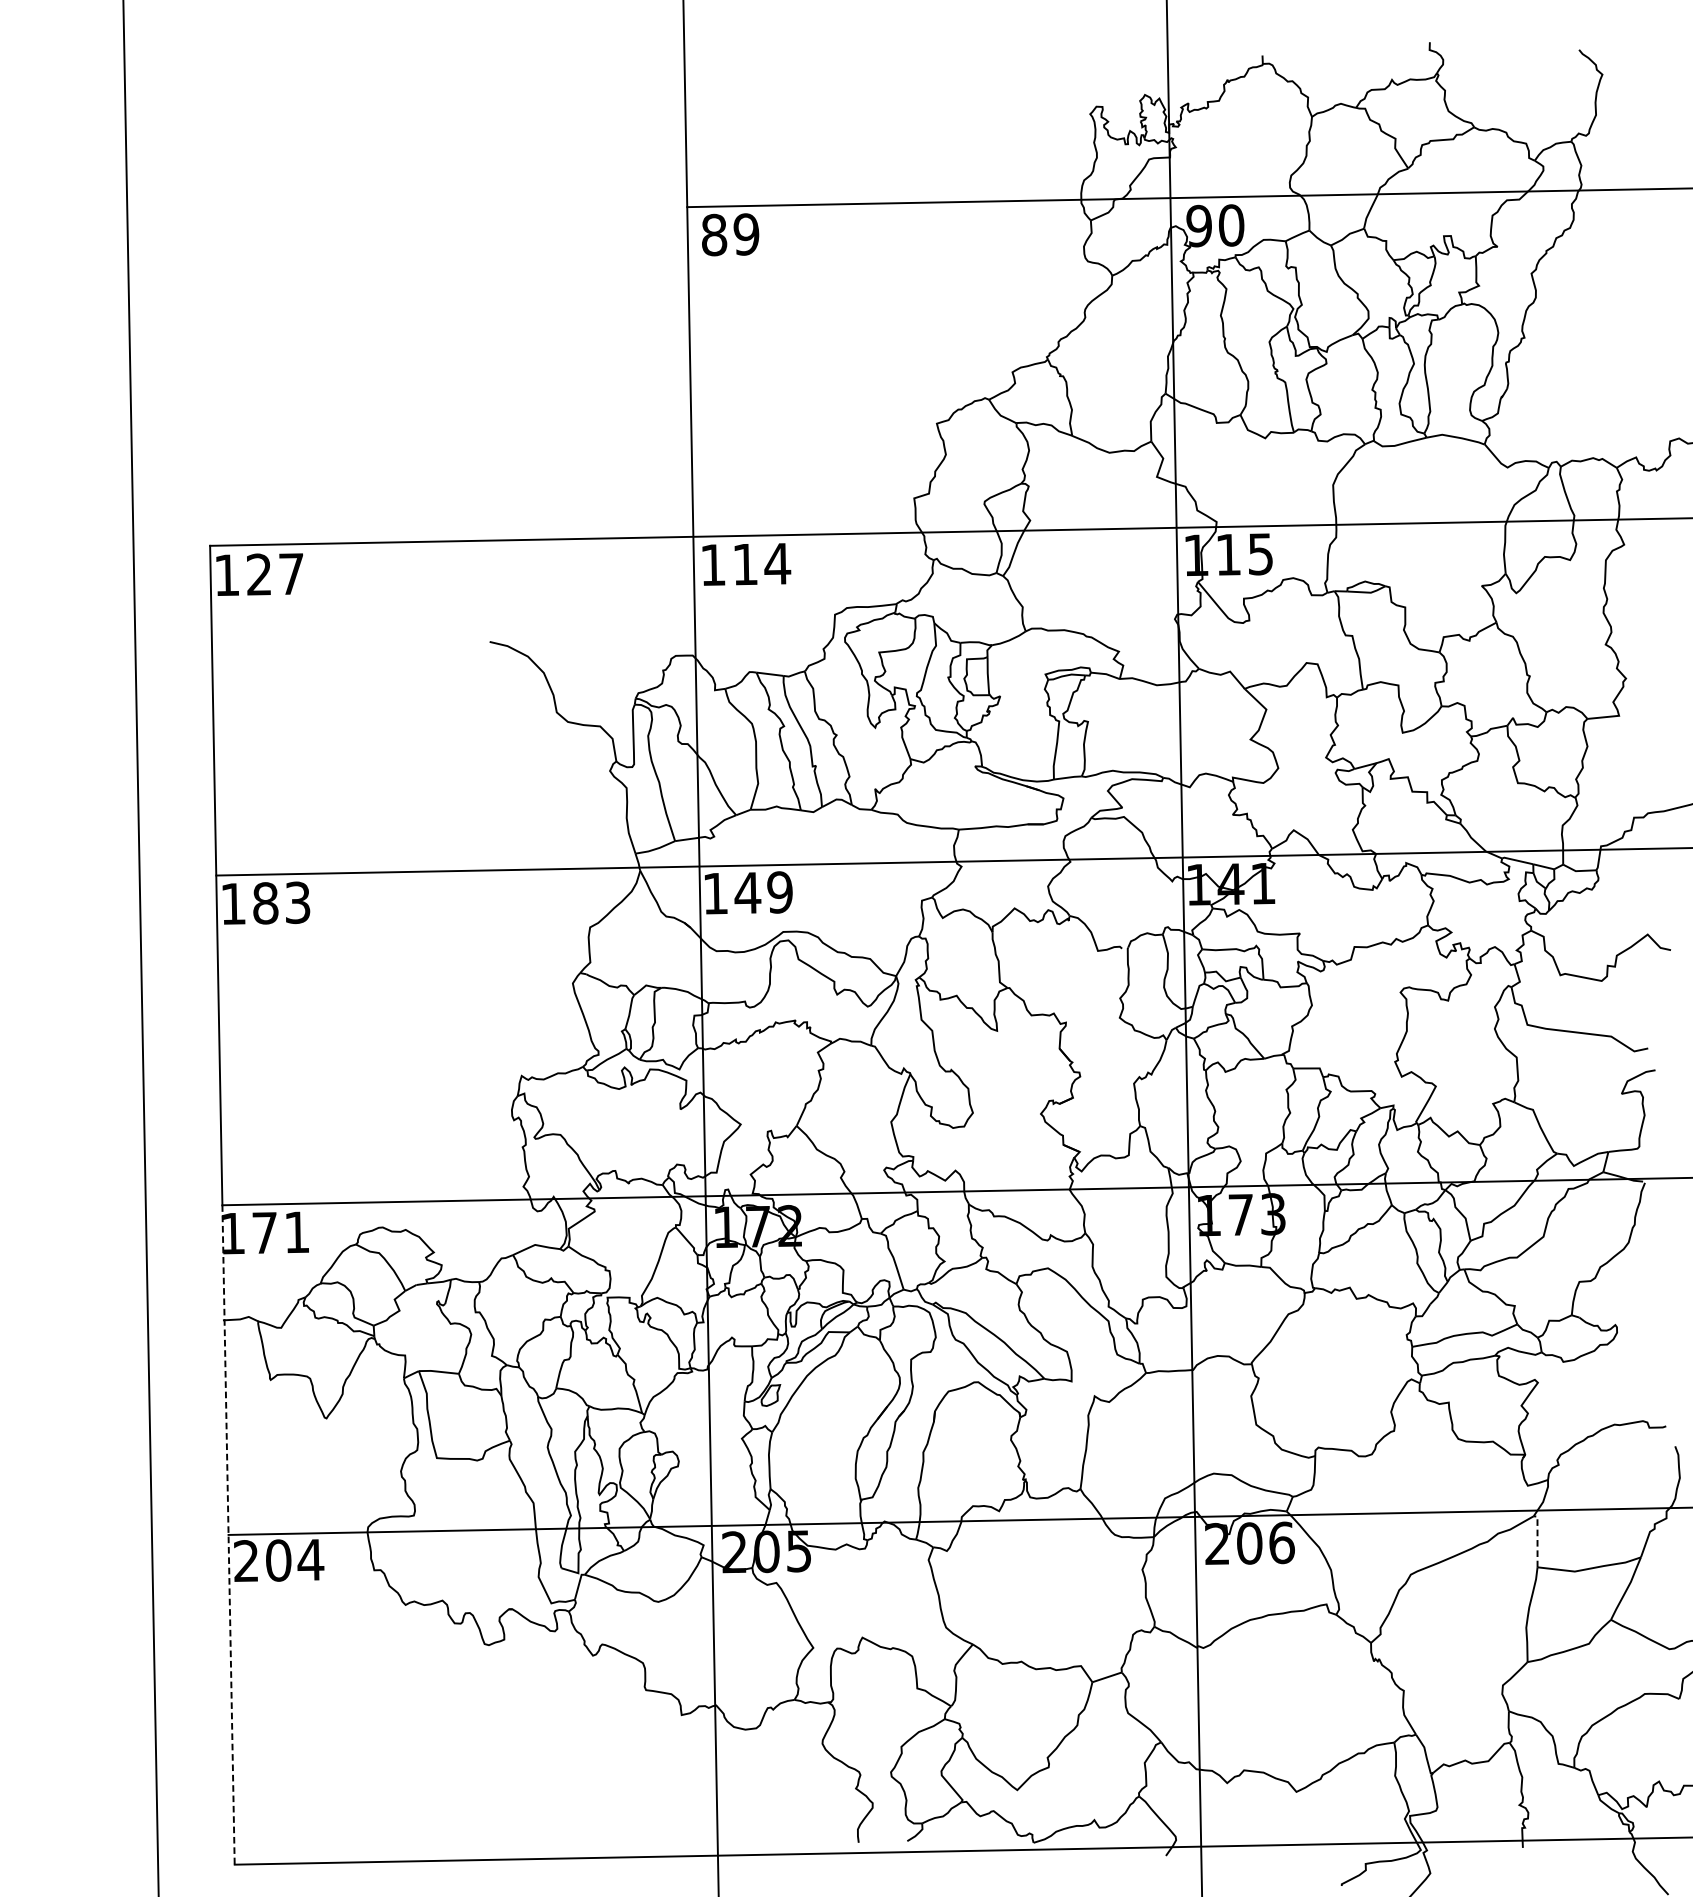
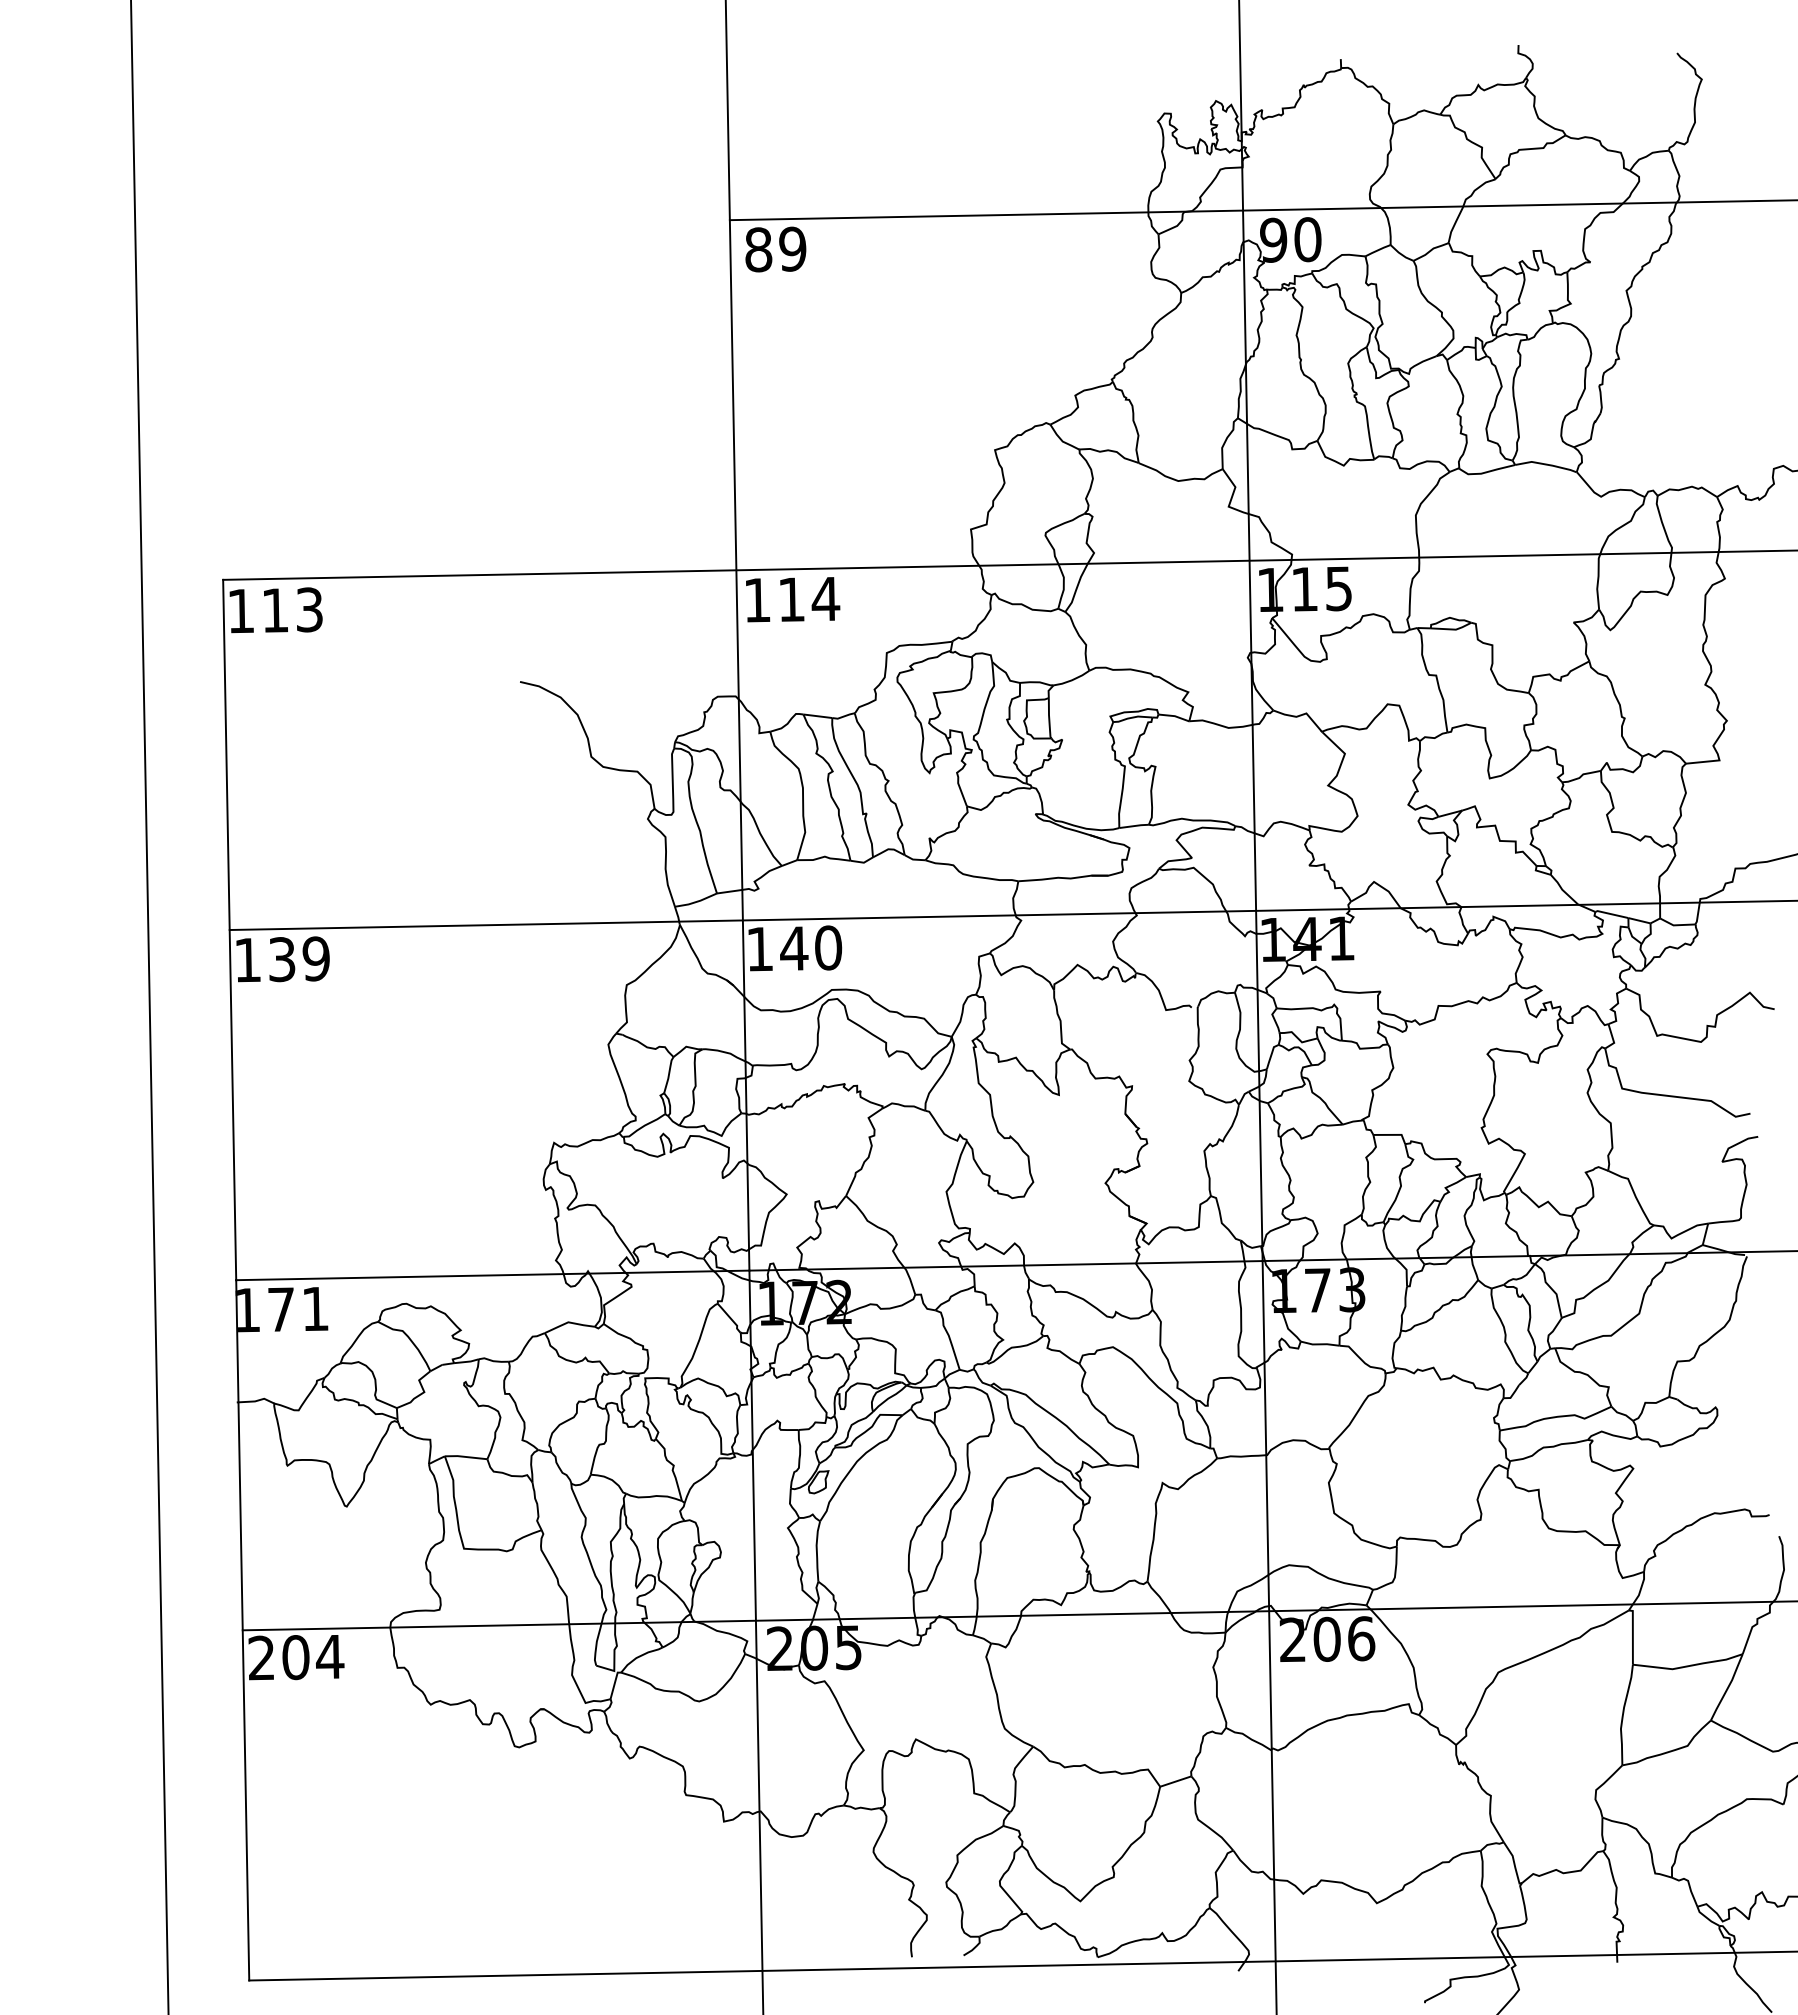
text: (275, 573) -> (292, 609), 127 -> 113
text: (780, 892) -> (828, 947), 149 -> 140
text: (282, 903) -> (299, 959), 183 -> 139
line: (228, 1535) -> (242, 1630), dashed -> solid
line: (1537, 1538) -> (1632, 1634), dashed -> solid

